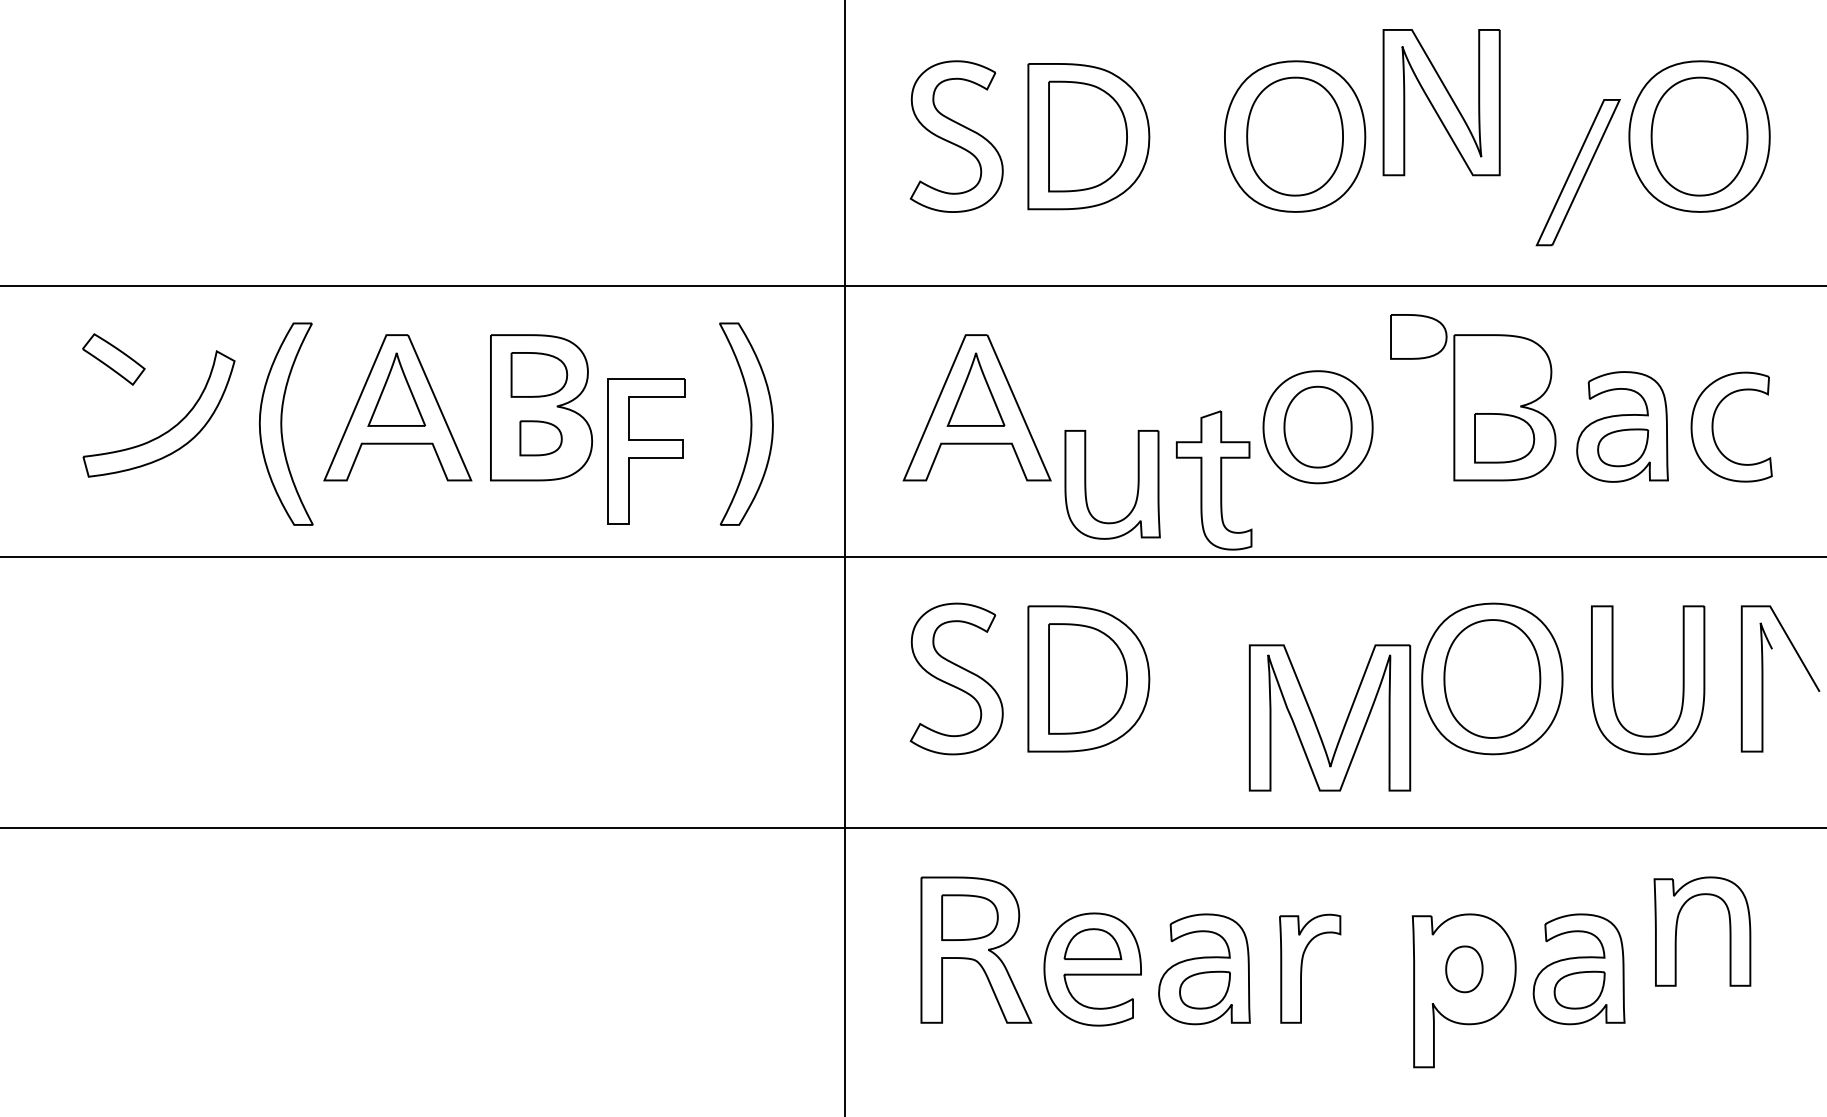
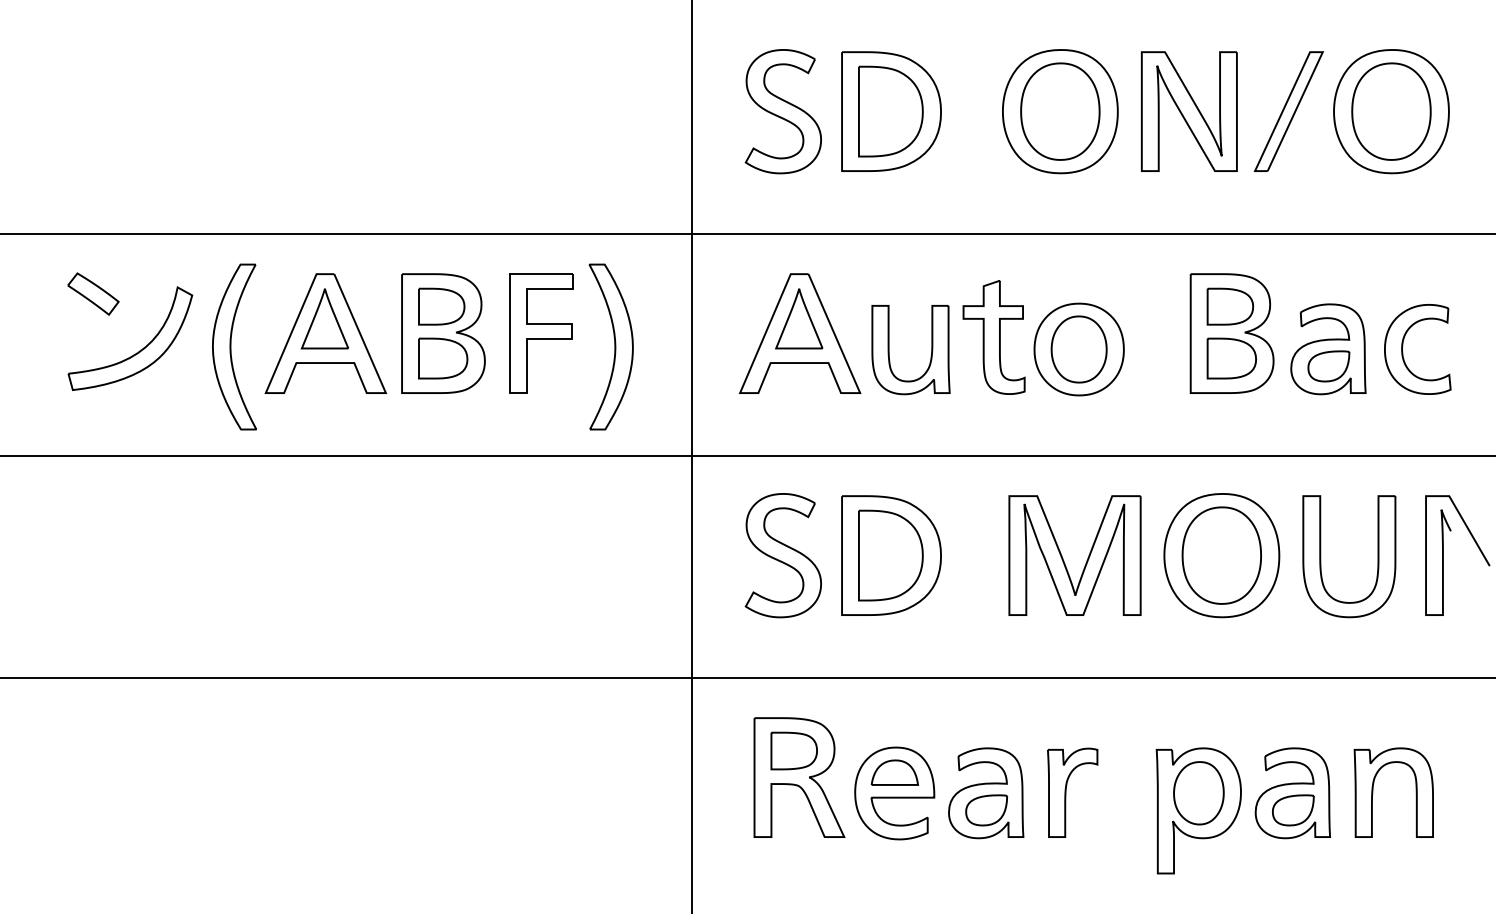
part: (1441, 102) -> (1189, 111), moved
part: (1577, 172) -> (1288, 111), moved
part: (1418, 336) -> (1230, 306), moved
part: (540, 438) -> (442, 358), size x1.43
part: (646, 451) -> (541, 333), moved
part: (1213, 480) -> (993, 337), moved
part: (1137, 484) -> (931, 349), moved
part: (1315, 720) -> (1063, 557), moved
part: (1677, 930) -> (1373, 791), moved
part: (1464, 969) -> (1199, 793), size x1.67

